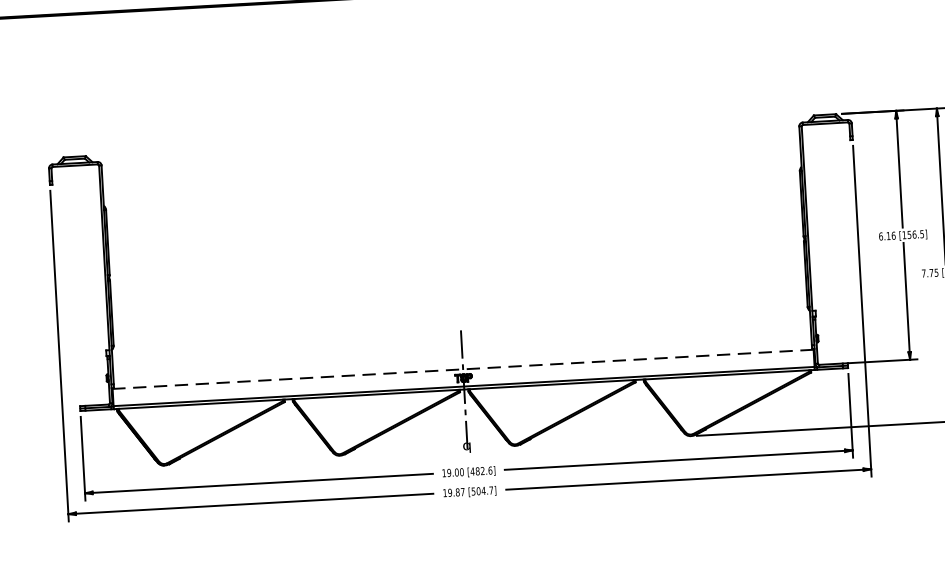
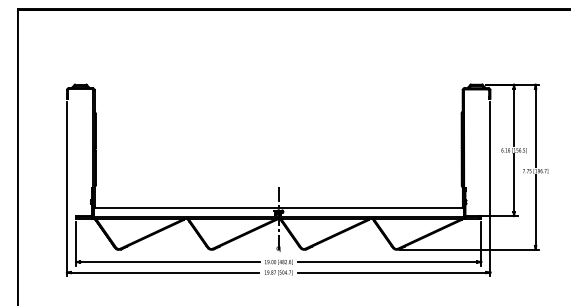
line: (462, 368) -> (278, 207), dashed -> solid

